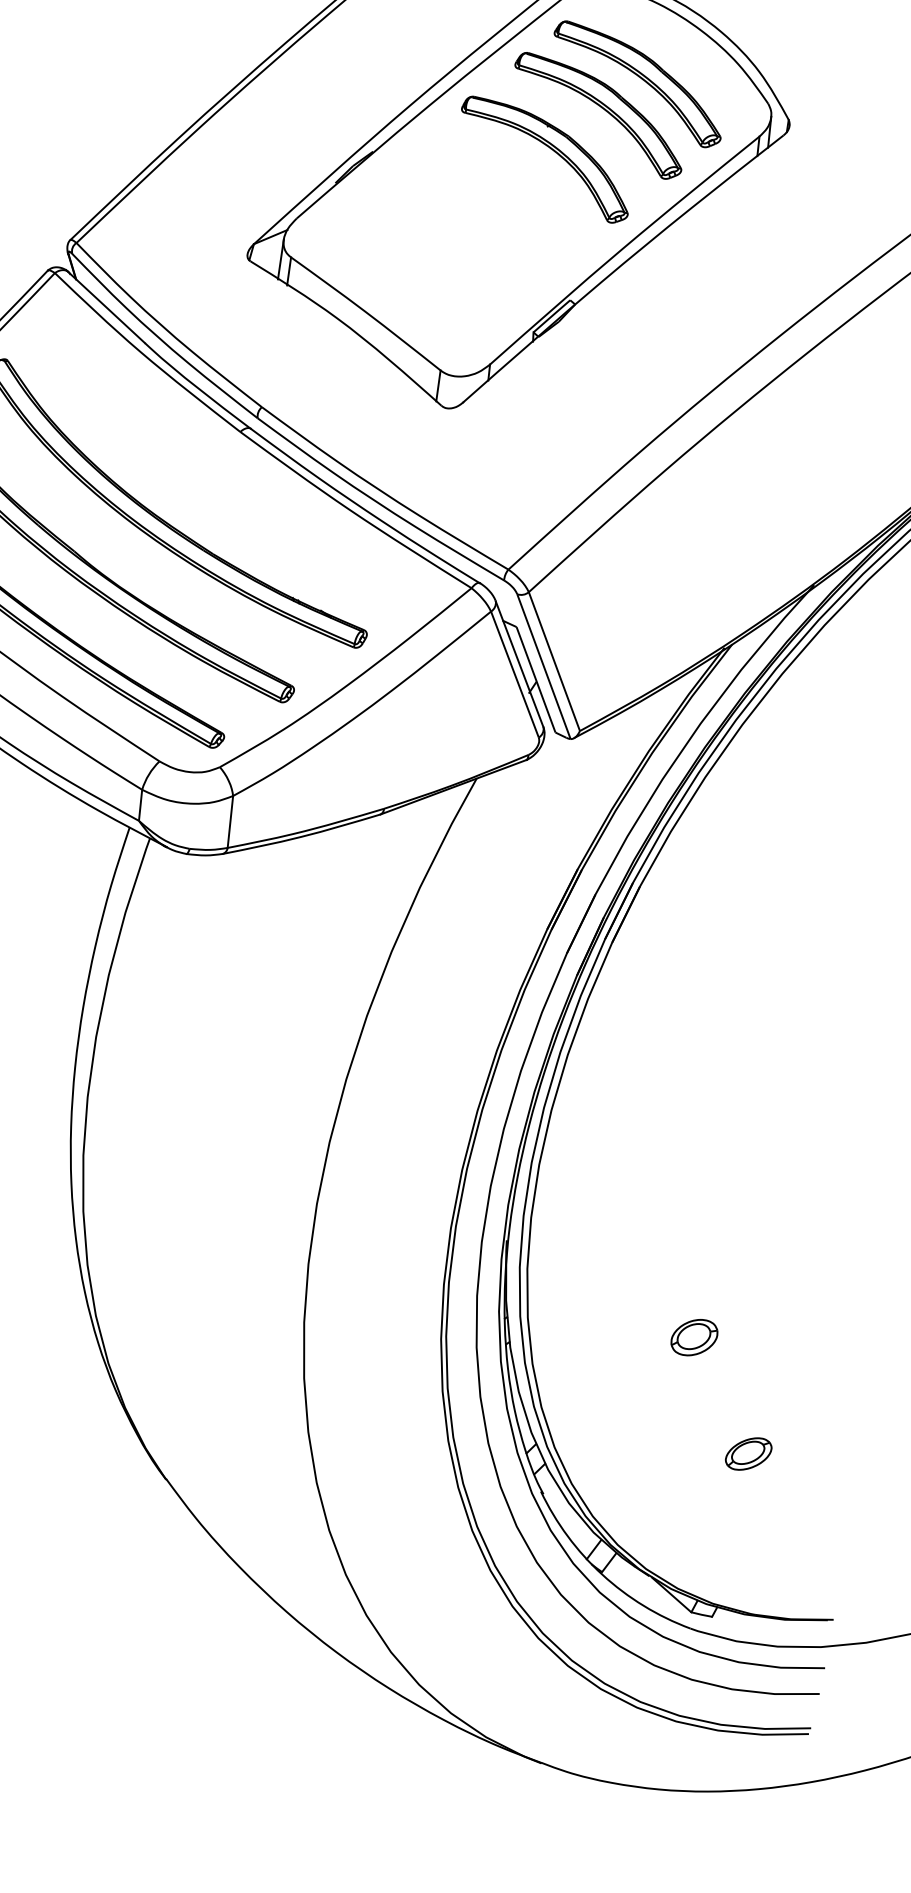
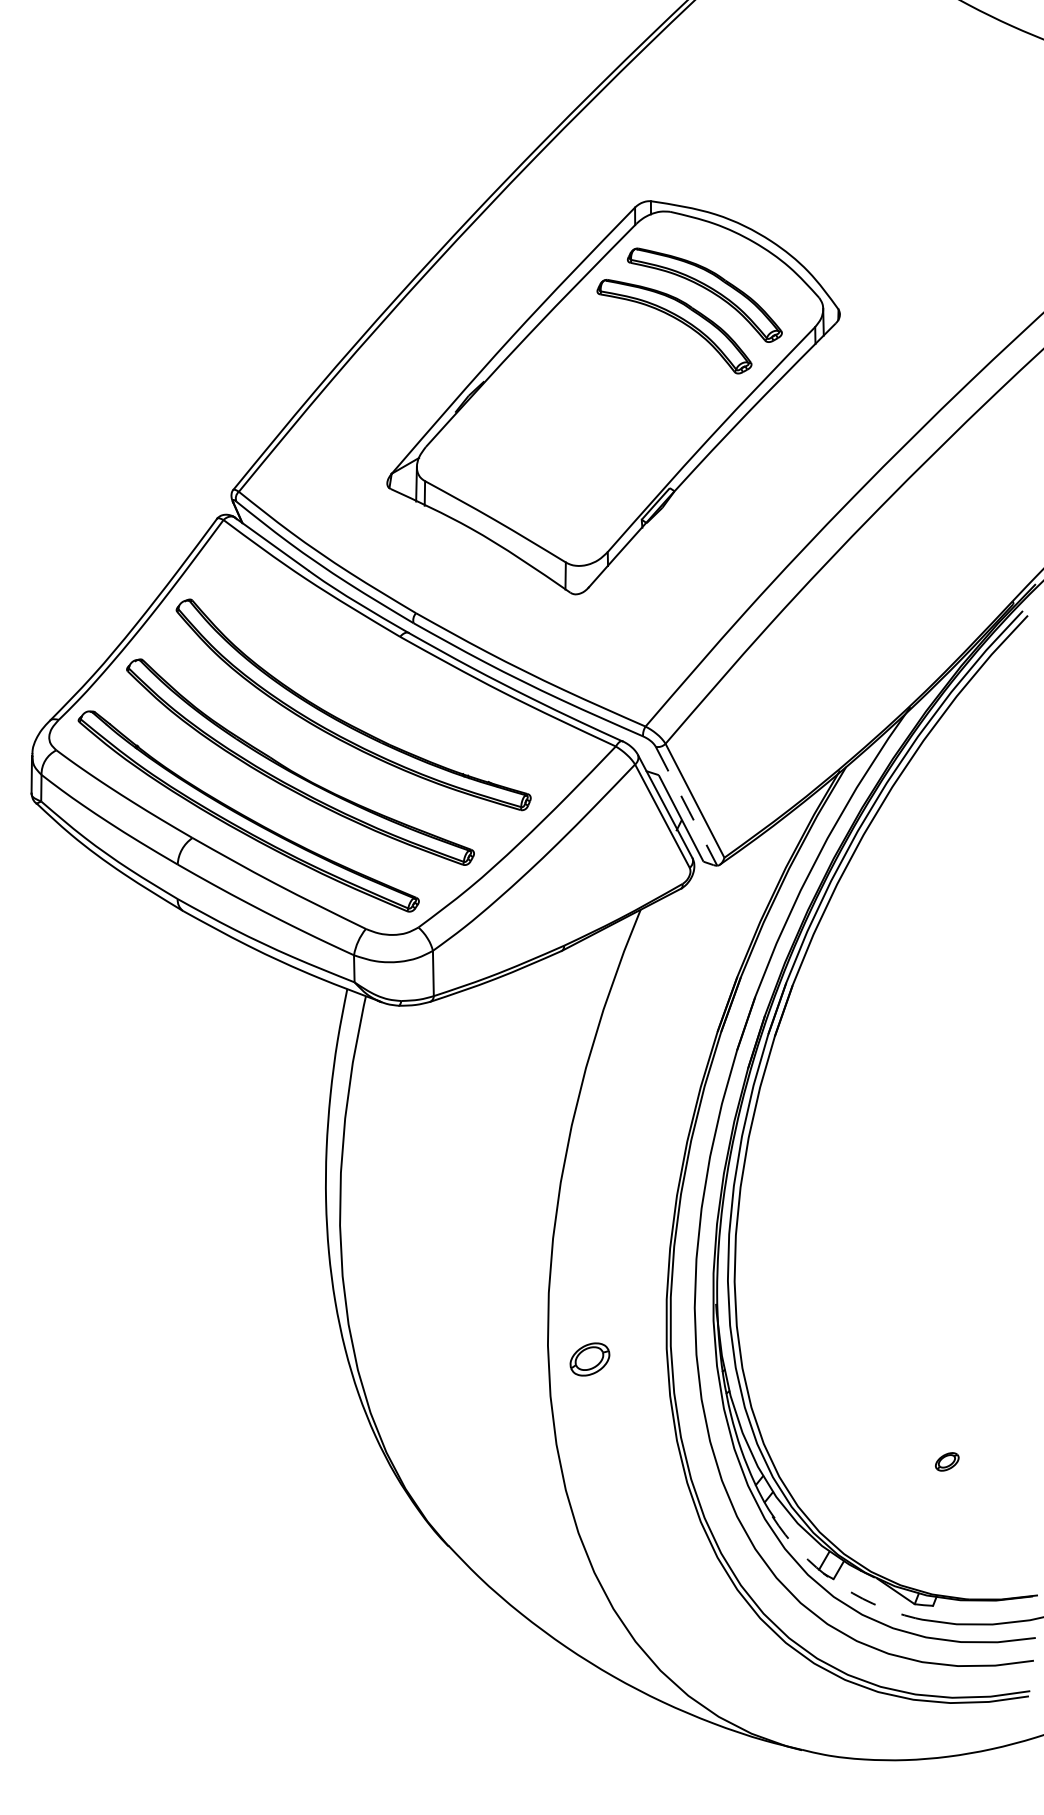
part: (552, 150) -> (638, 361), removed
line: (543, 666) -> (686, 806), solid -> dashed
part: (693, 1337) -> (589, 1359), moved
part: (749, 1453) -> (947, 1461), size x0.6
arc: (602, 1574) -> (834, 1581), solid -> dashed

